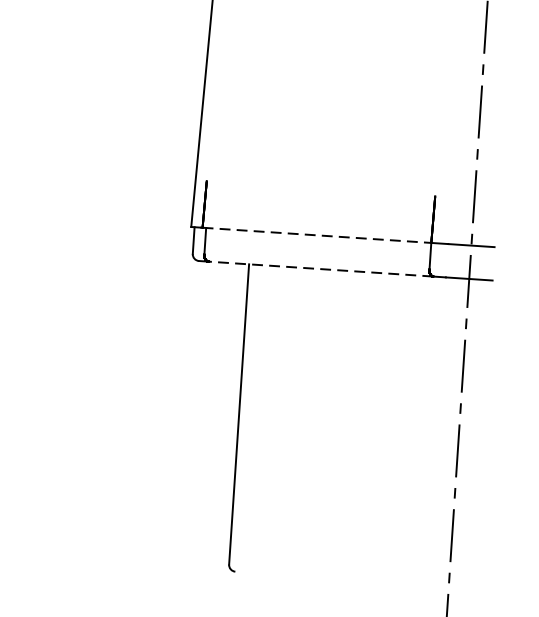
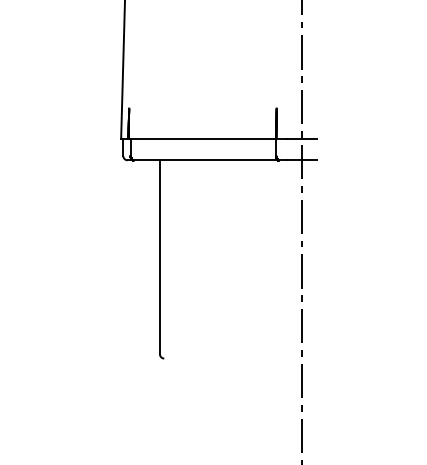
line: (317, 234) -> (202, 138), dashed -> solid
line: (321, 269) -> (206, 160), dashed -> solid

